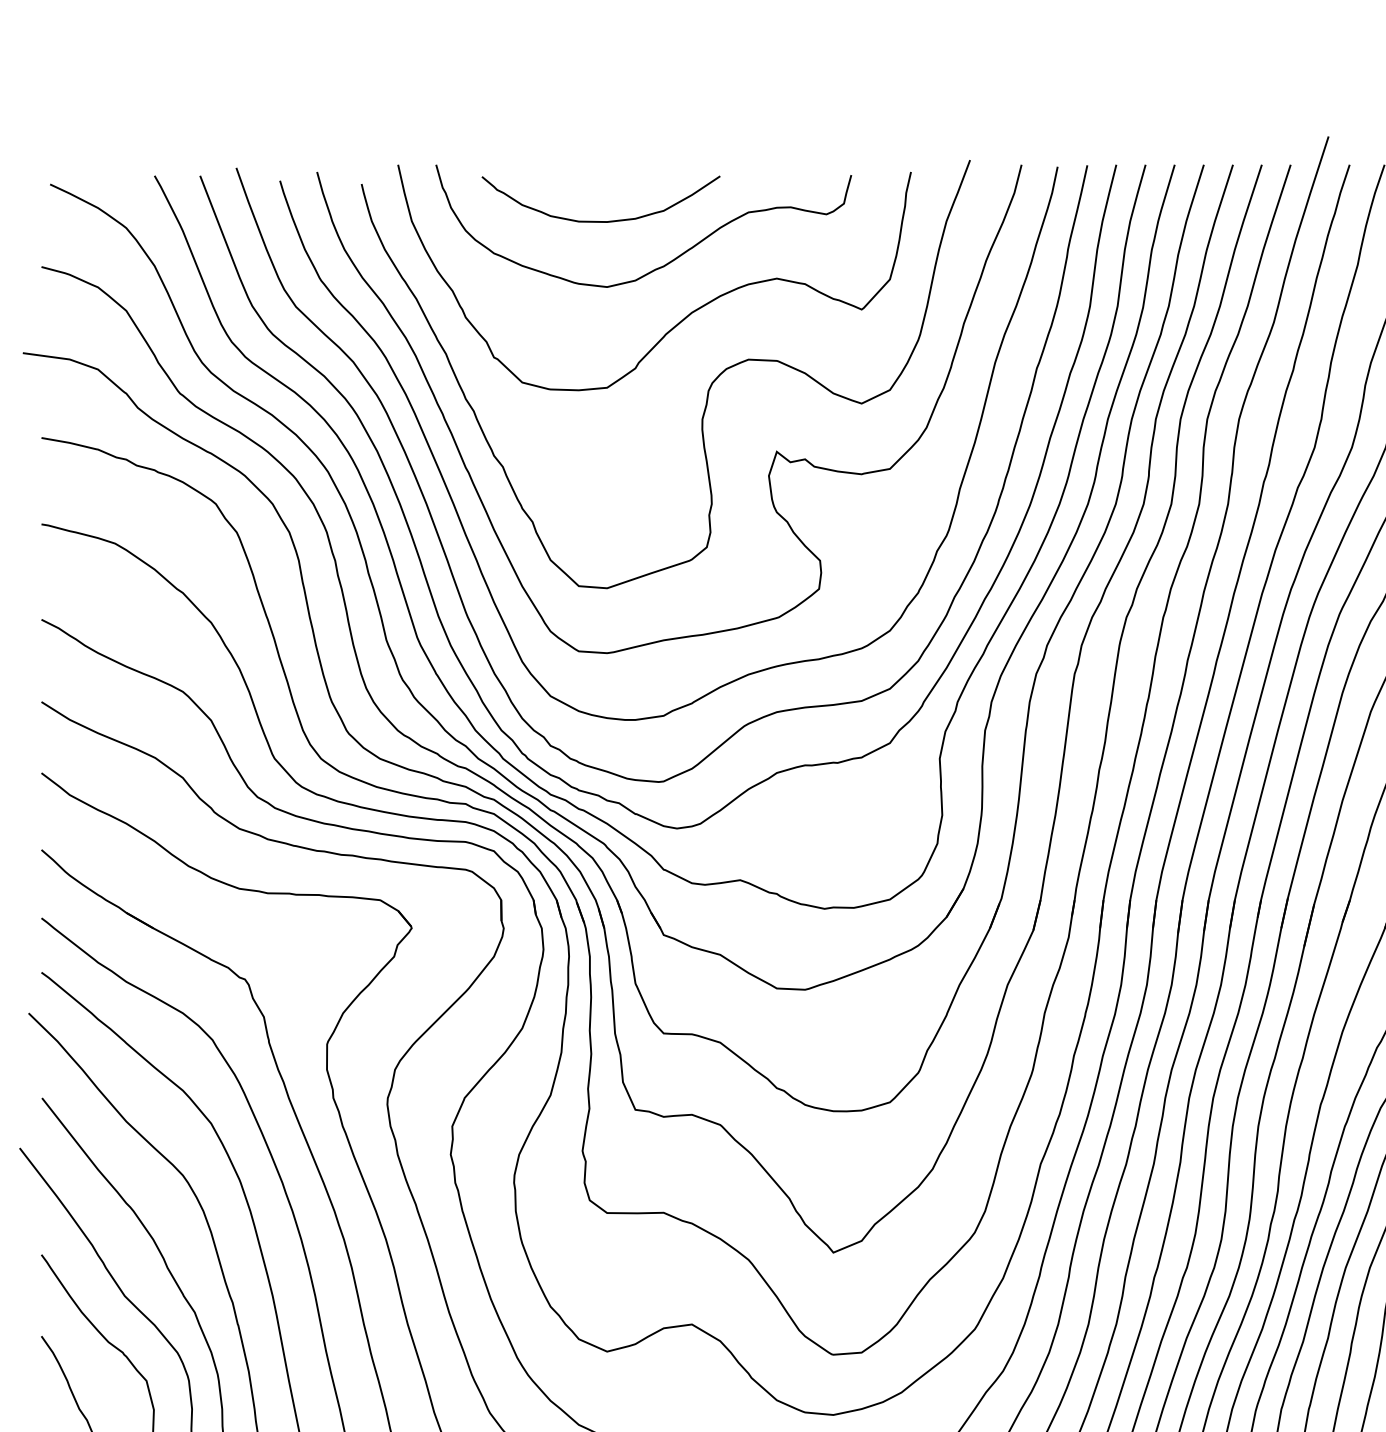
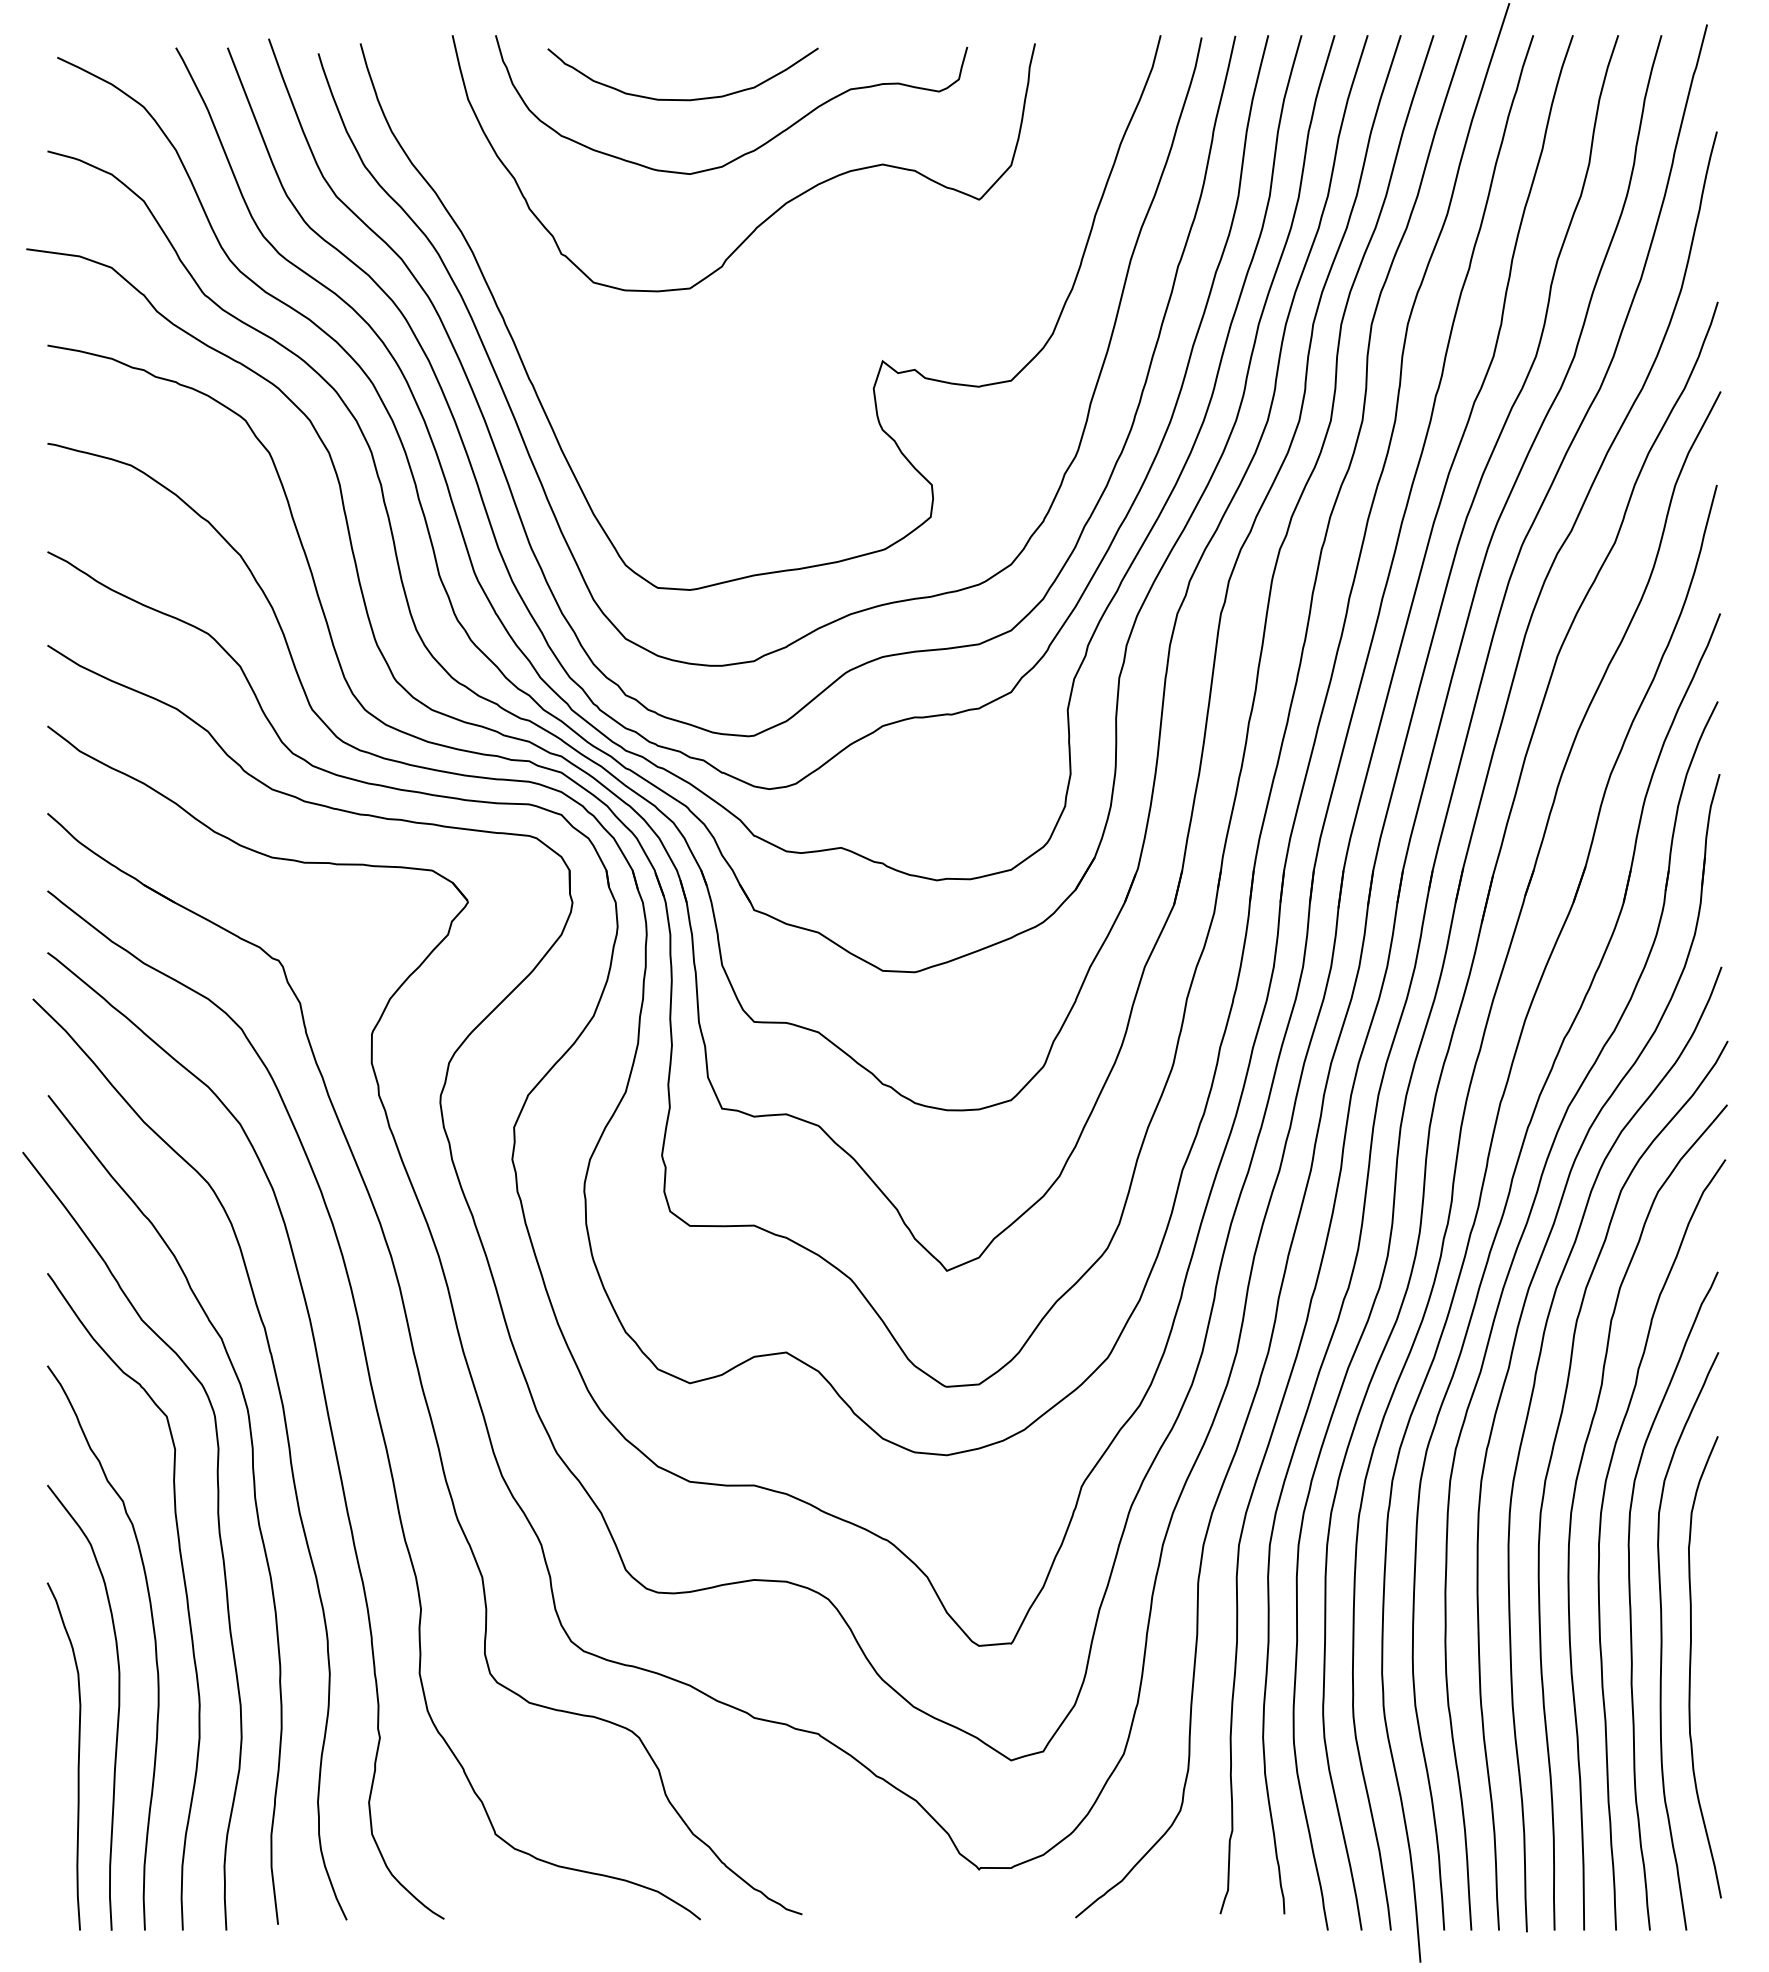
curve: (708, 387) -> (805, 288), removed

